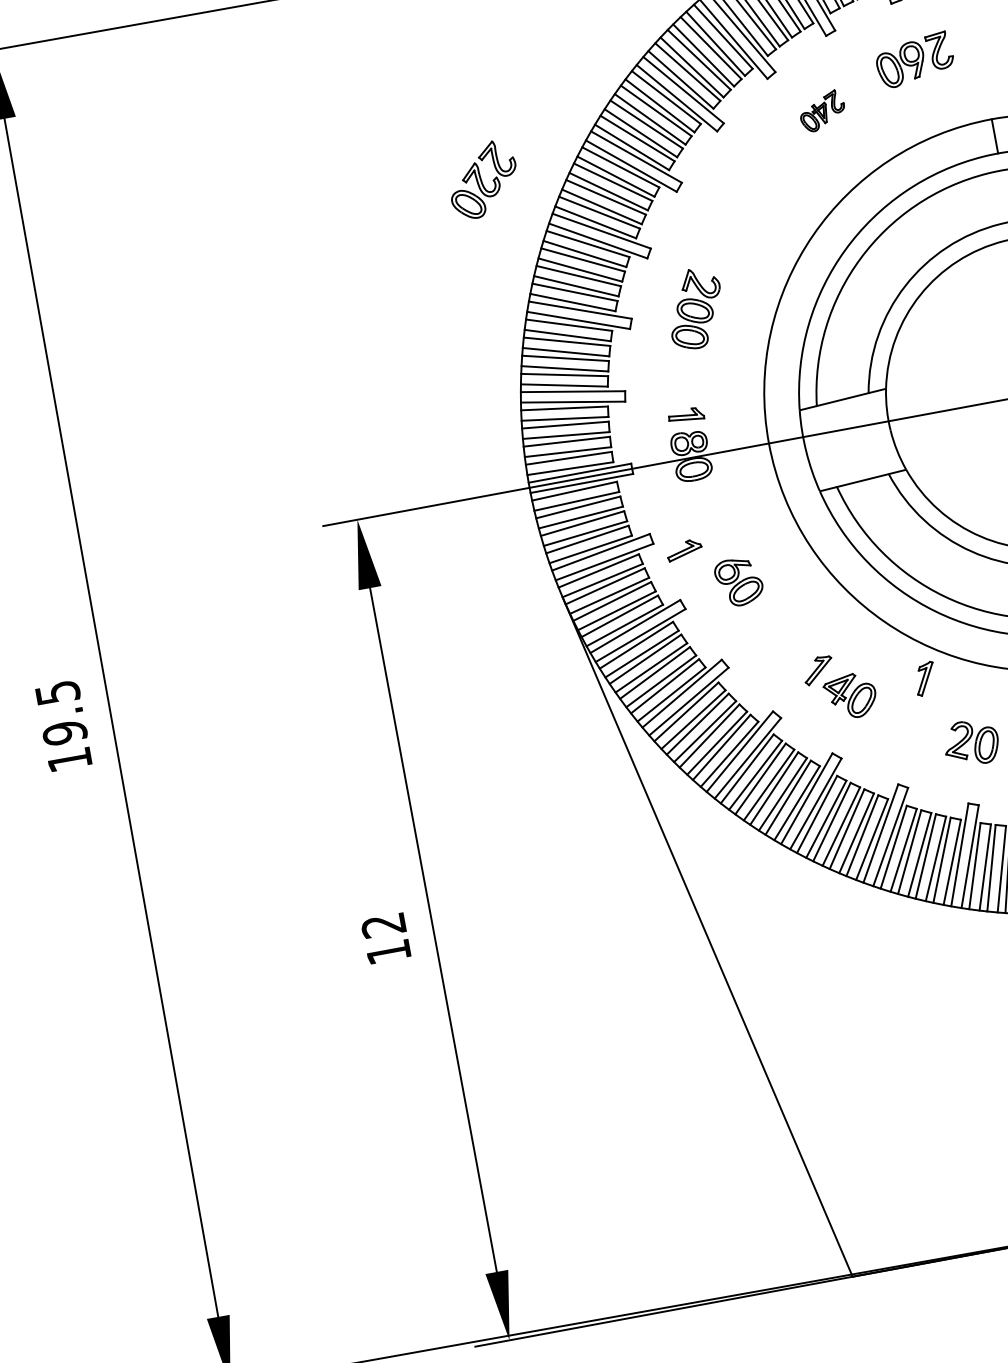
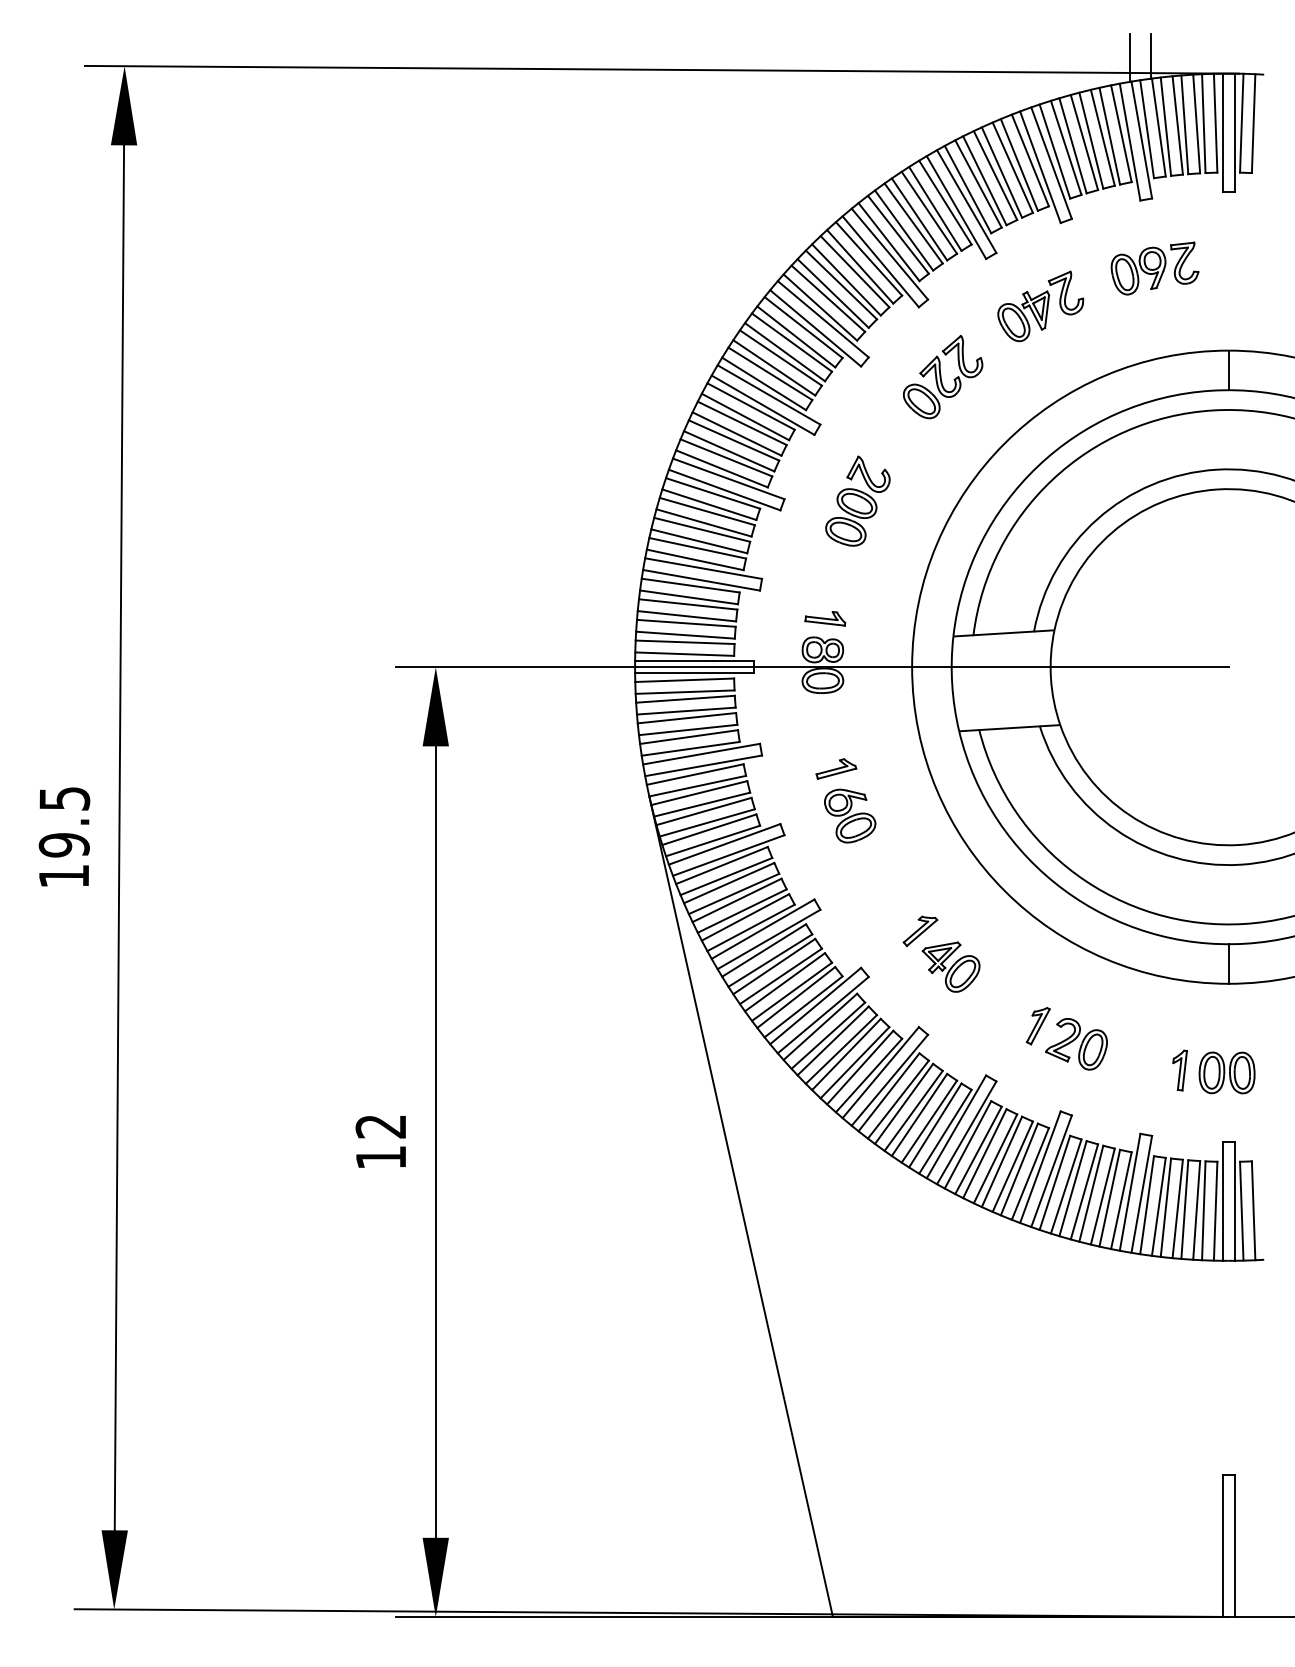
part: (822, 111) -> (1040, 306), size x1.67
part: (483, 180) -> (943, 377), moved
part: (684, 549) -> (836, 768), moved
part: (924, 679) -> (1037, 1026), moved

